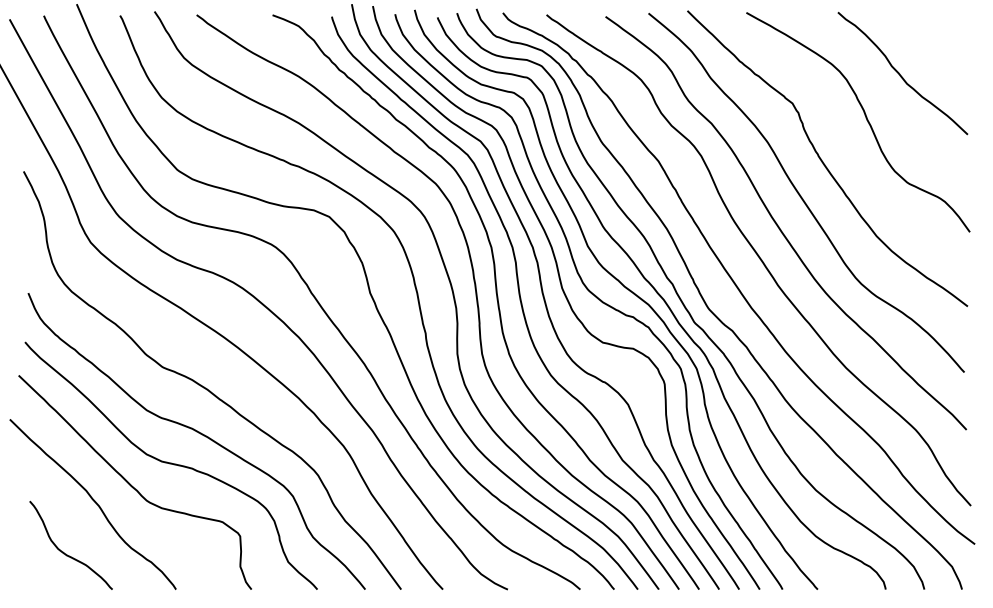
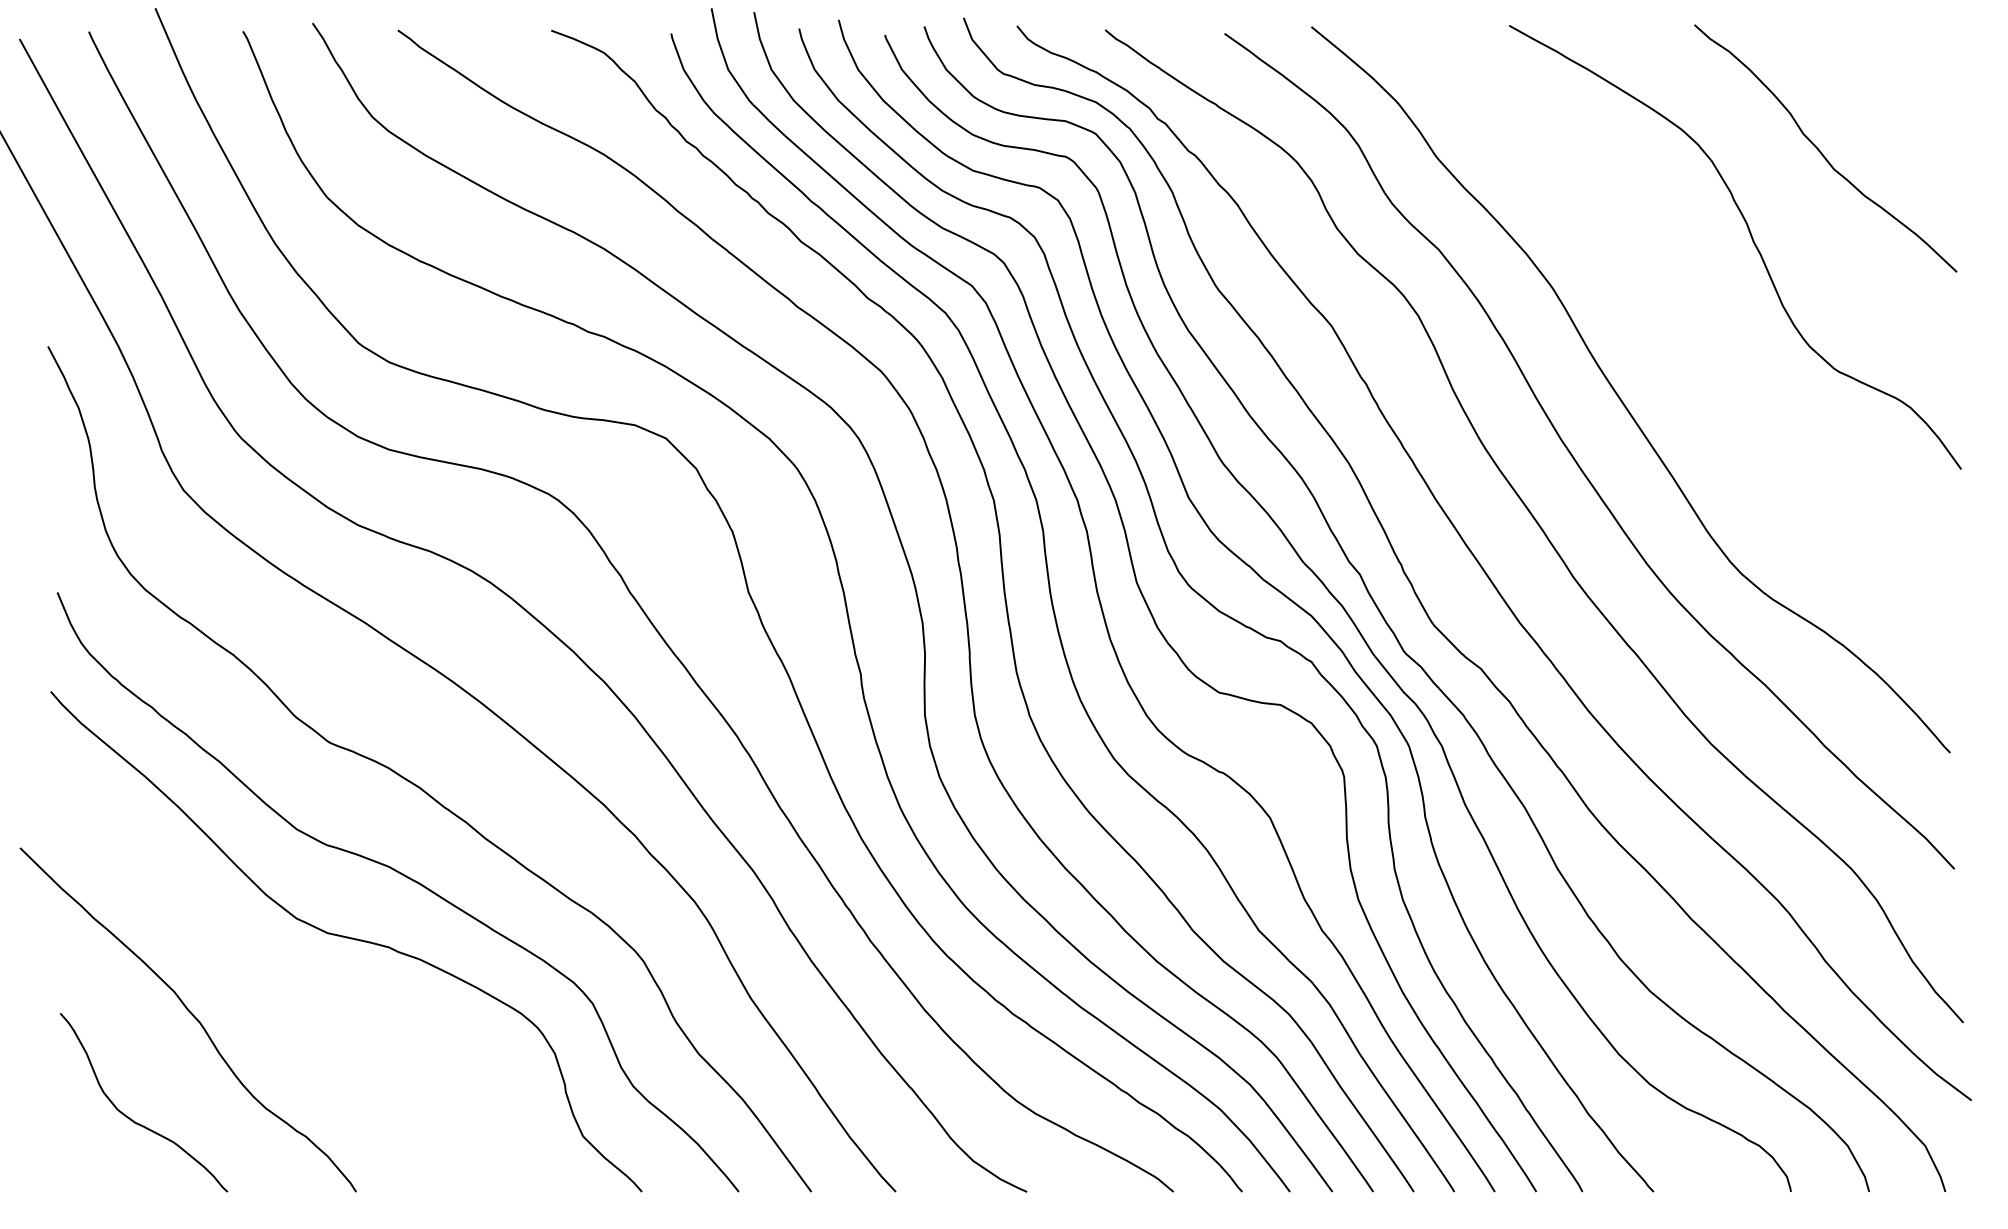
curve: (823, 161) -> (1665, 326), removed
curve: (131, 484) -> (266, 979), removed

